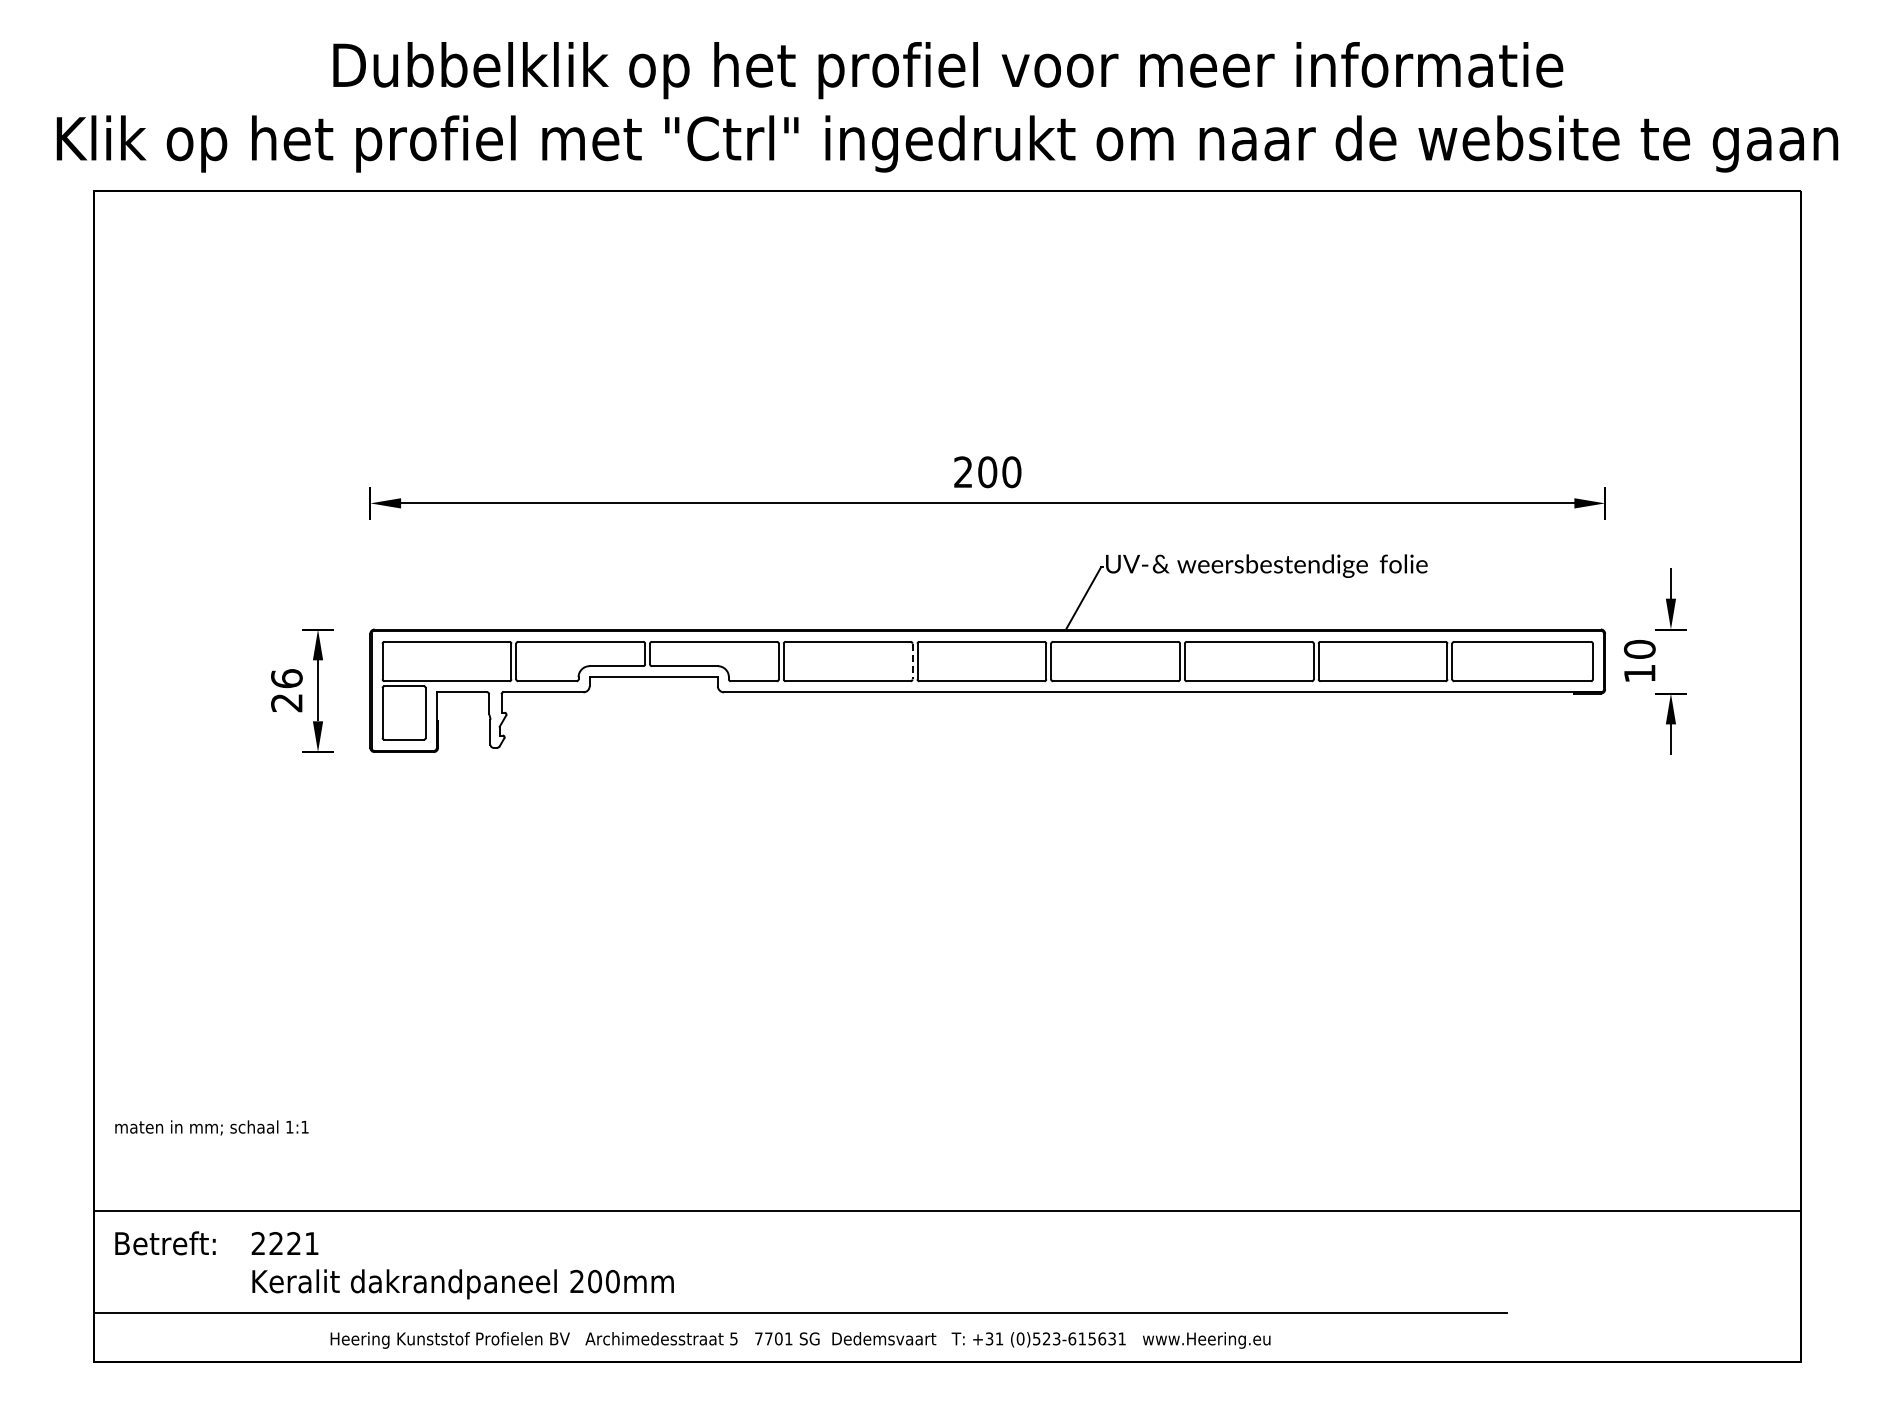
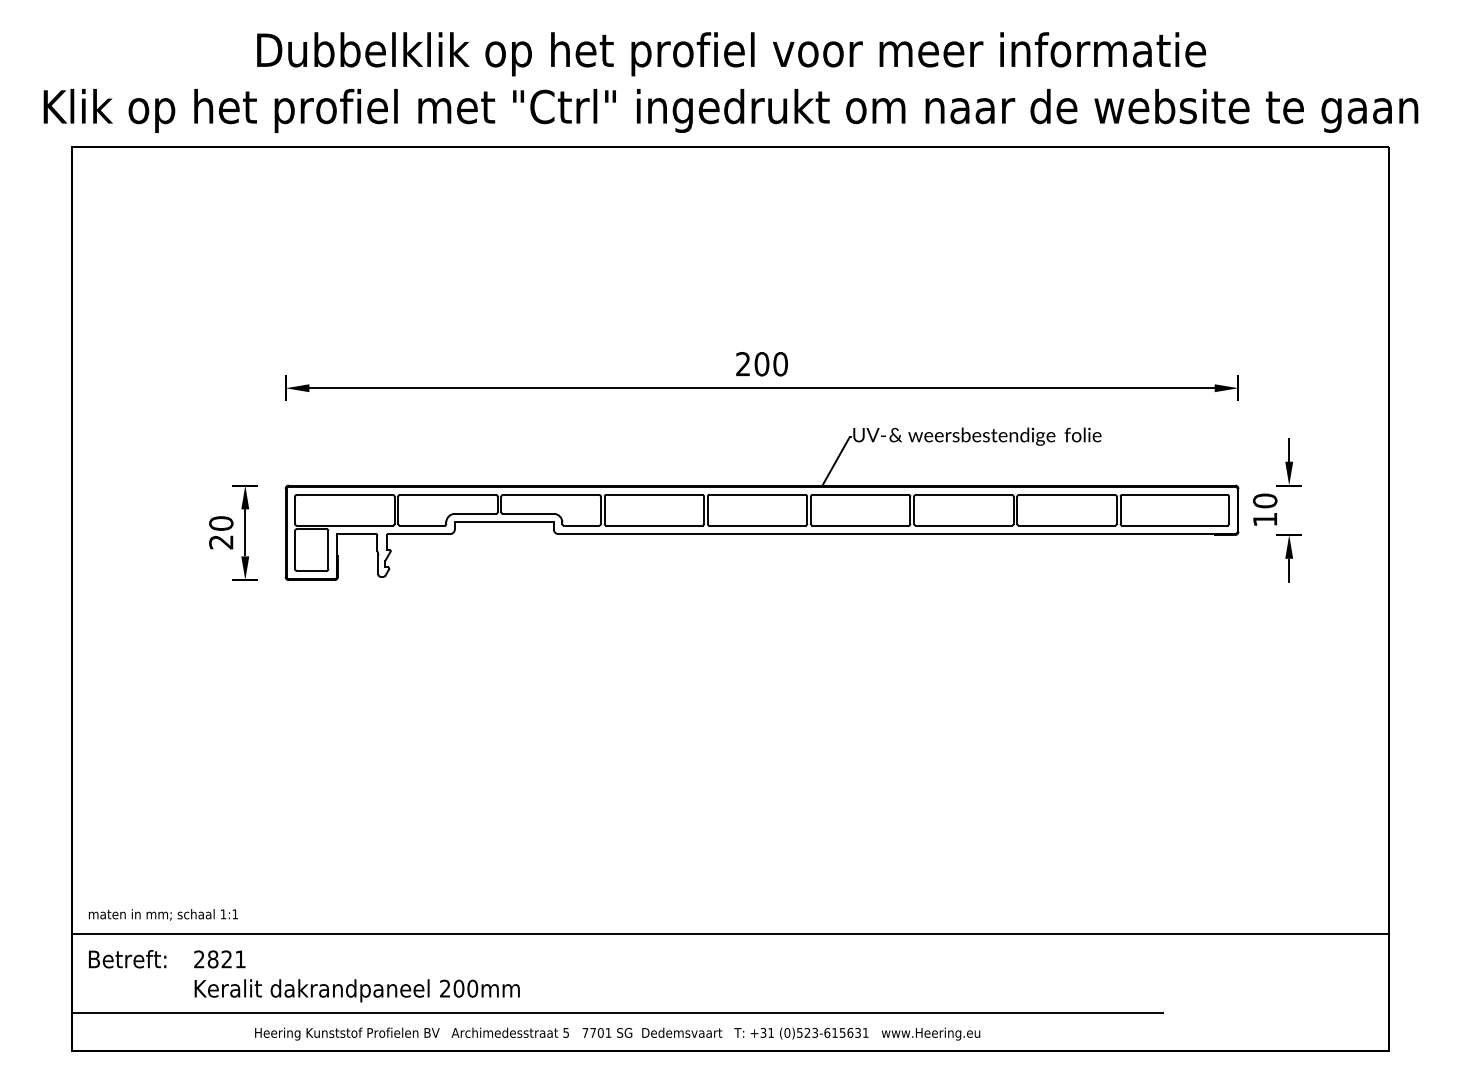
line: (912, 661) -> (703, 510), dashed -> solid
text: (286, 678) -> (220, 523), 26 -> 20
text: (211, 1127) -> (163, 914), moved
text: (276, 1243) -> (213, 959), 2221 -> 2821

